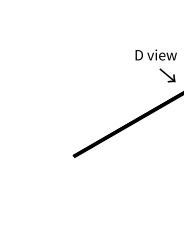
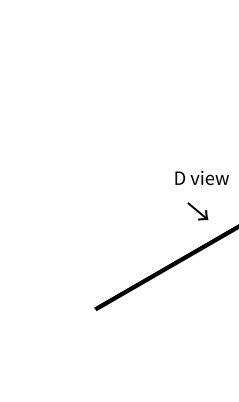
text: (167, 75) -> (197, 211), moved

